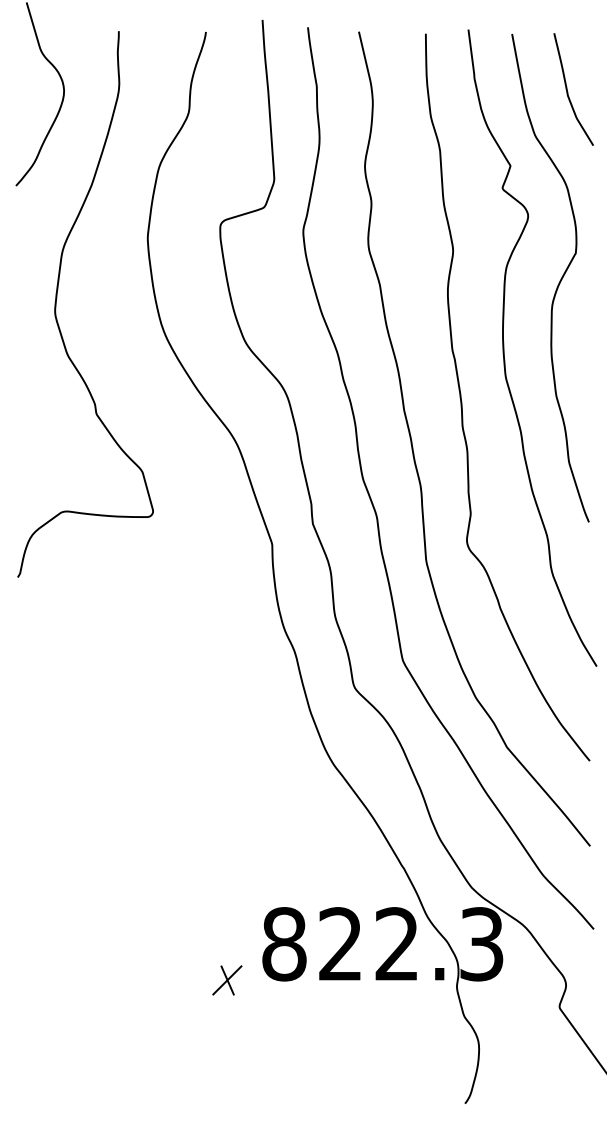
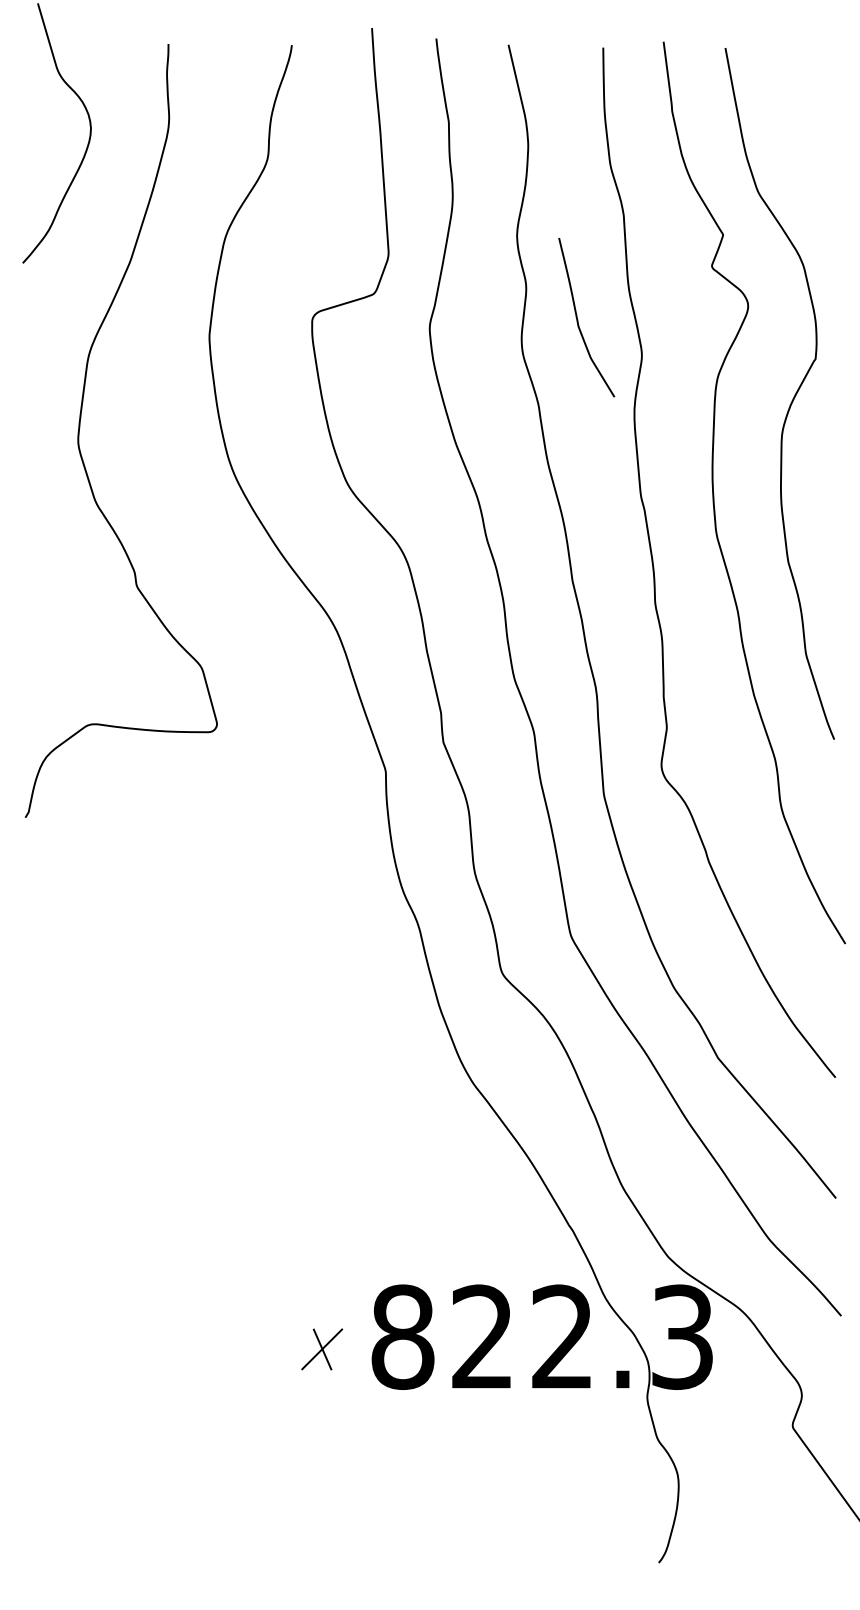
curve: (567, 90) -> (578, 319), moved
part: (227, 980) -> (322, 1349), moved

